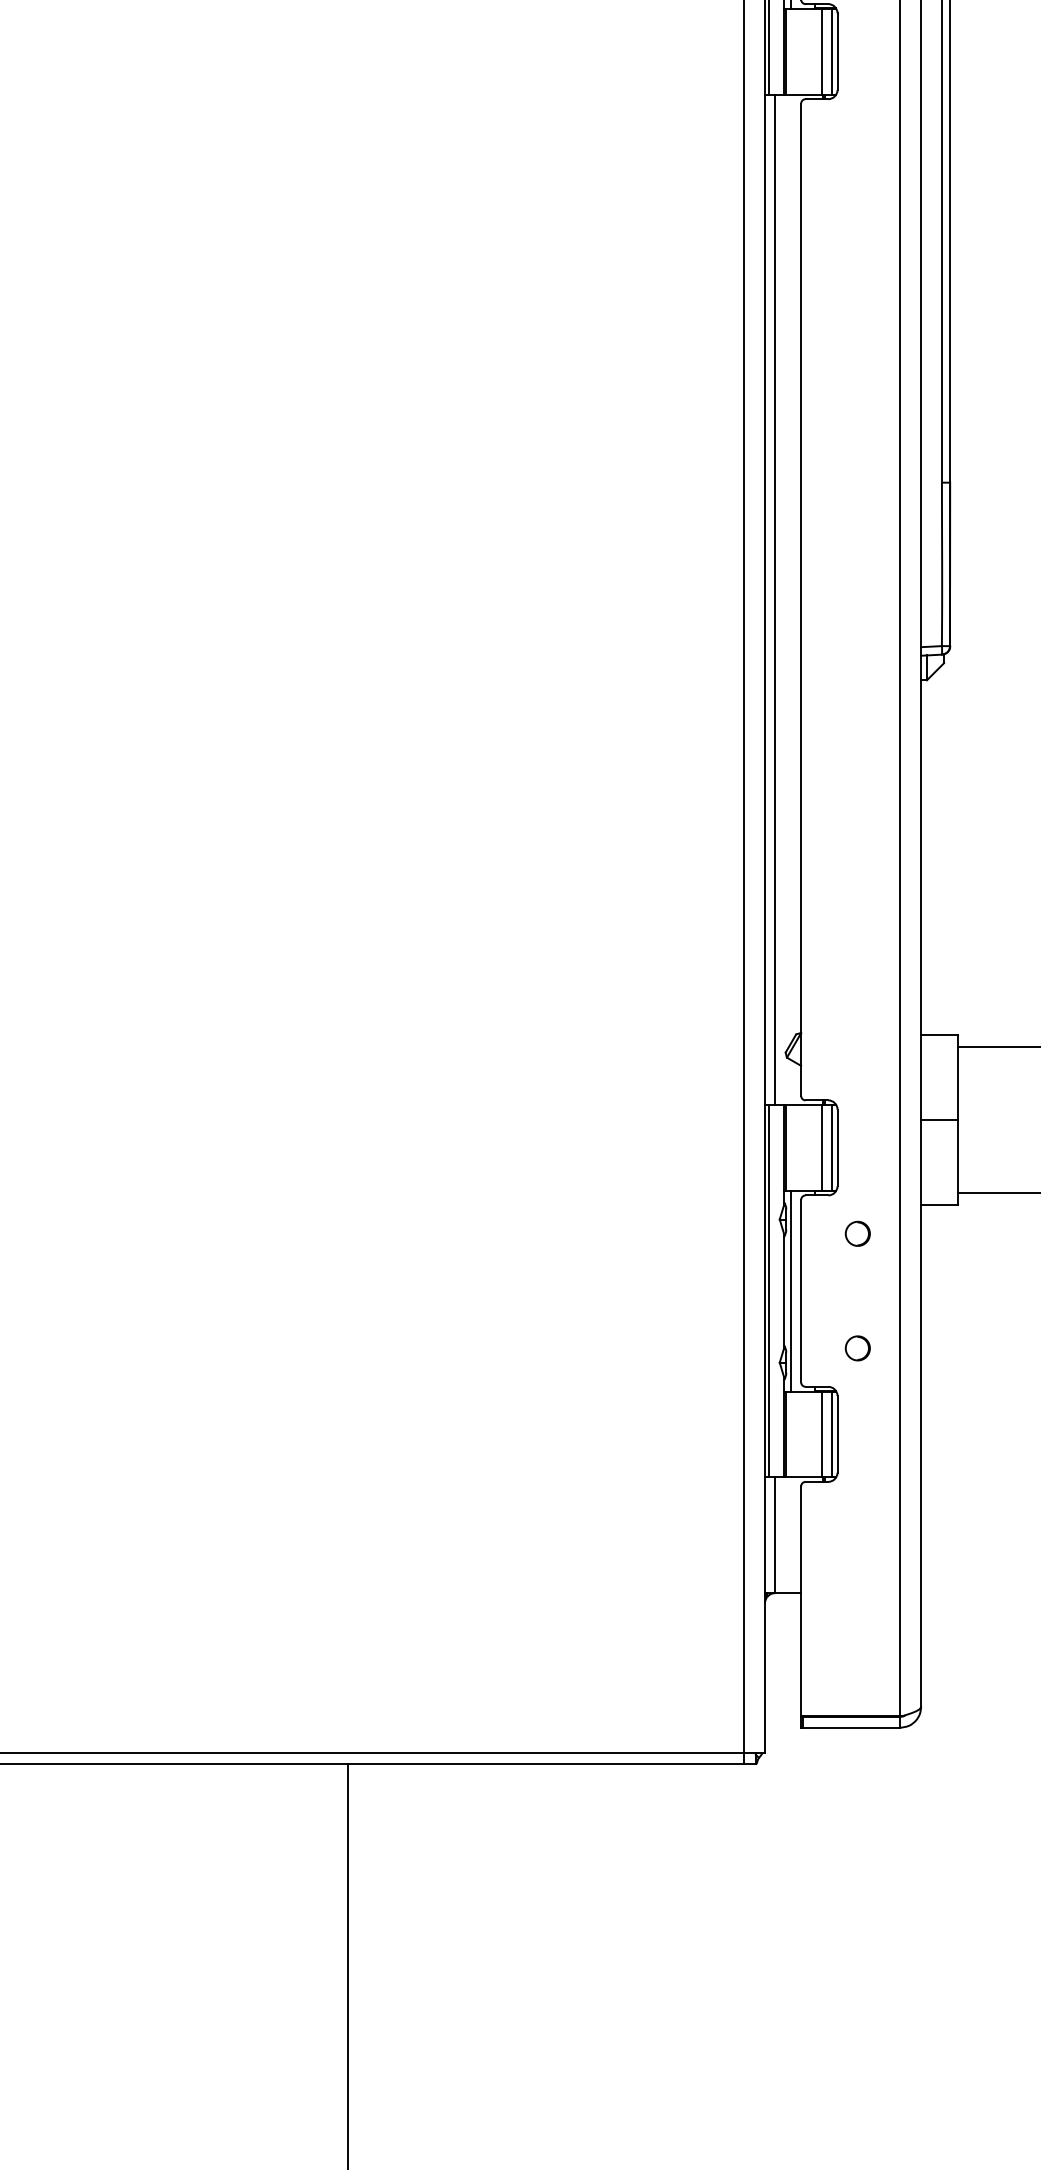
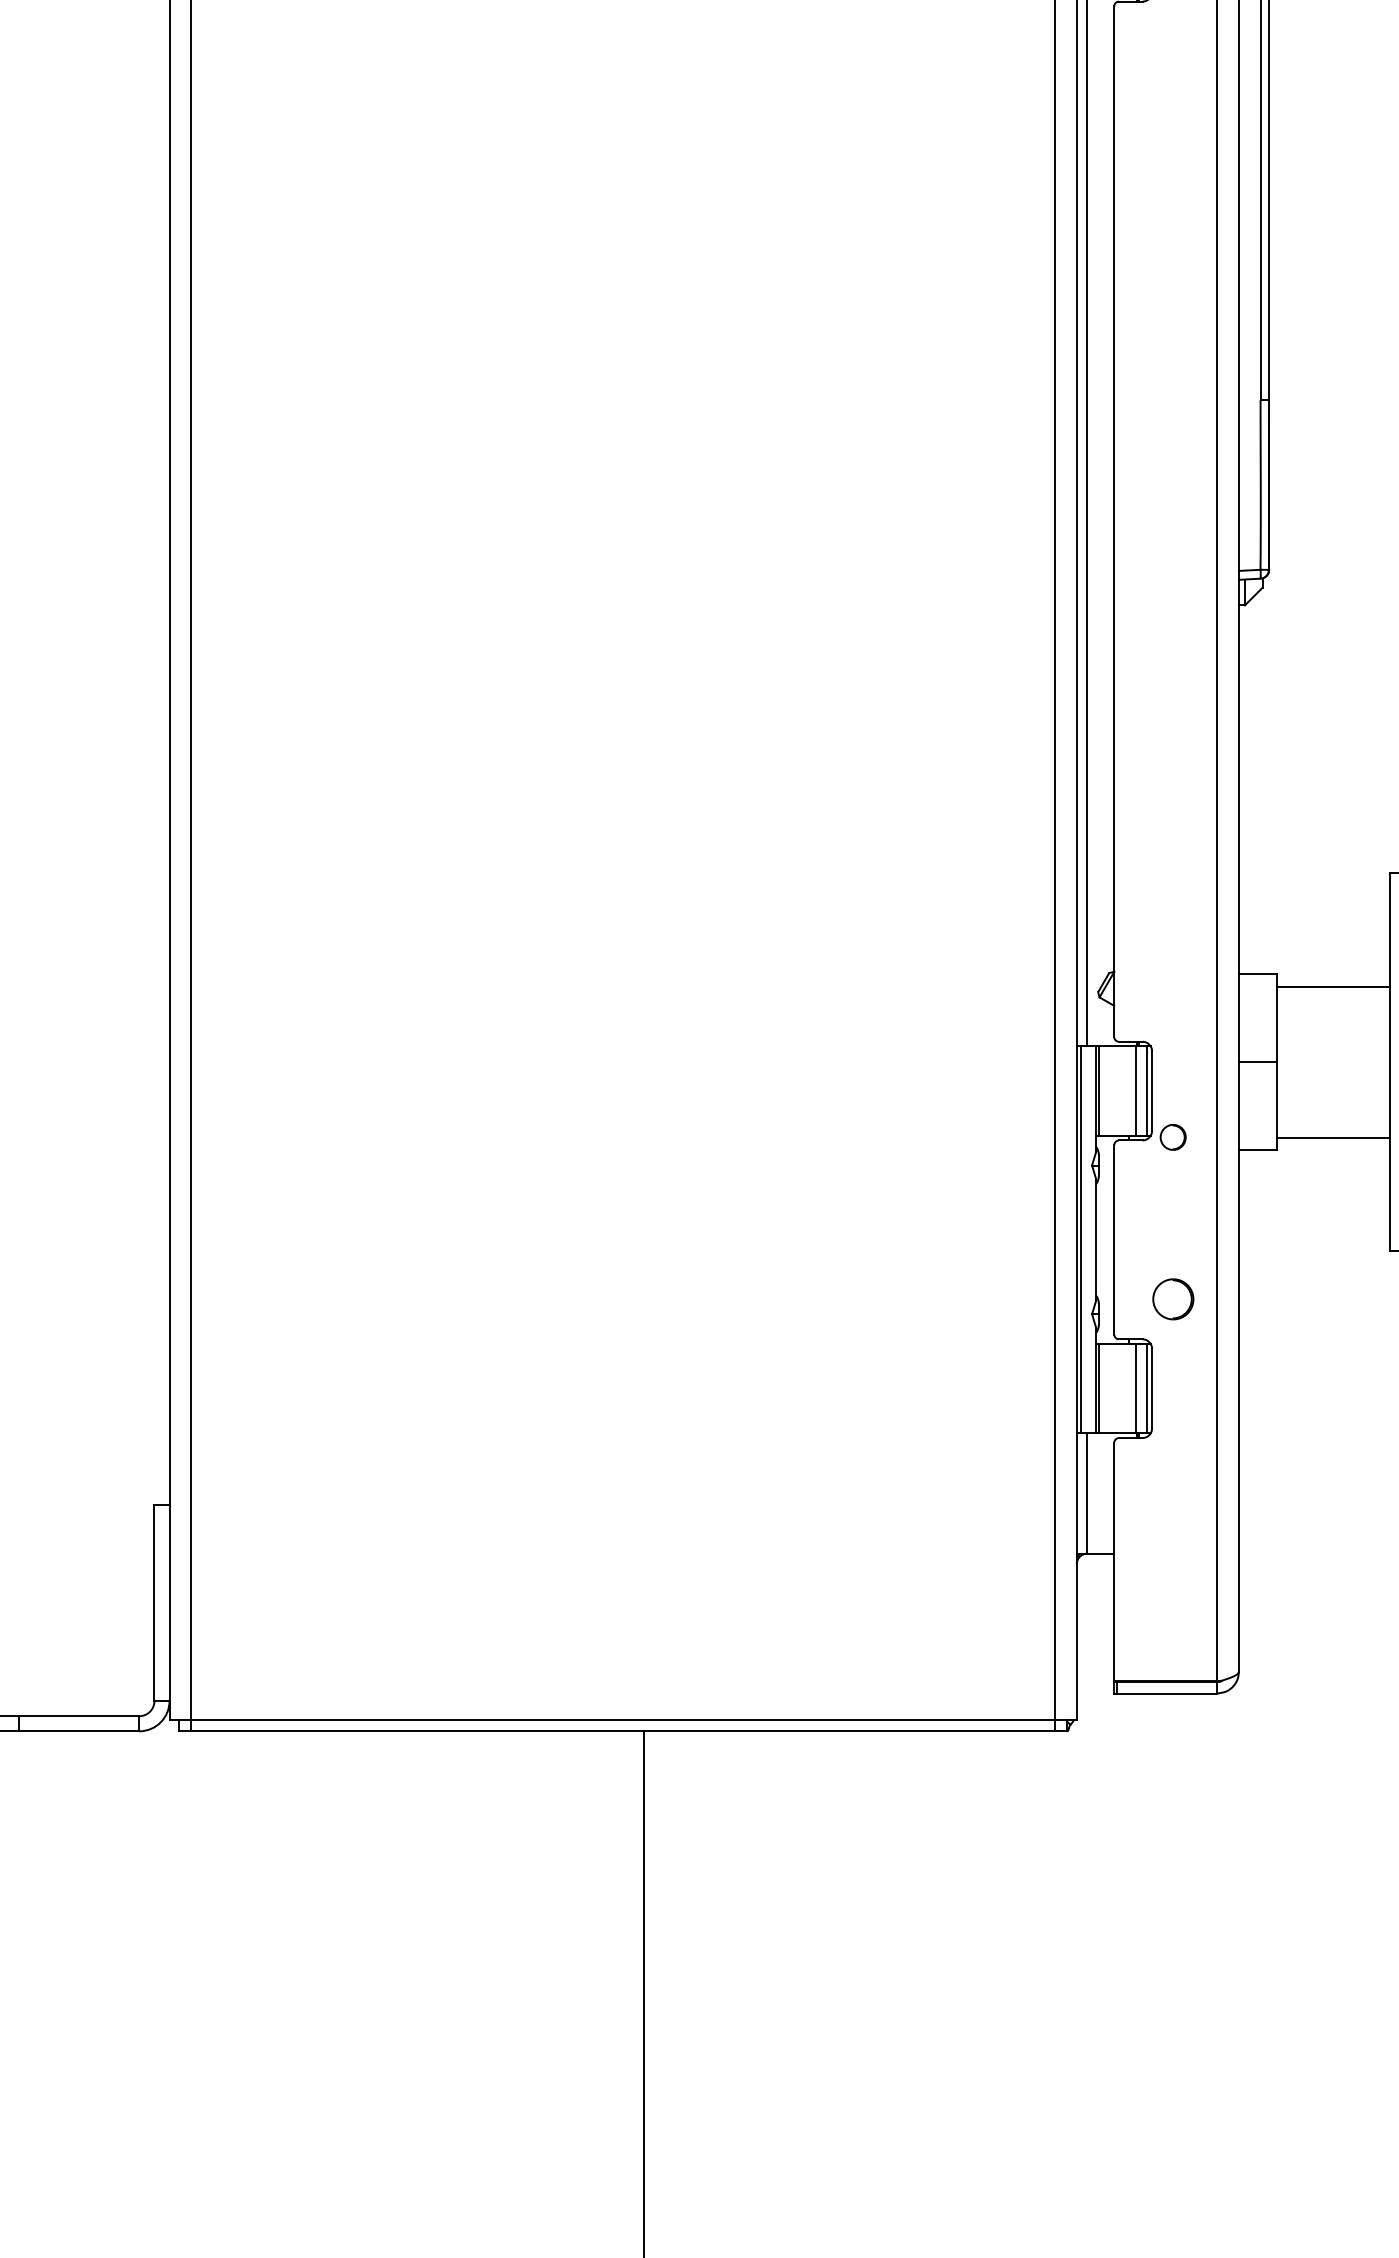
part: (857, 1233) -> (1172, 1137), moved
line: (790, 1290) -> (1103, 1239), removed
part: (857, 1348) -> (1172, 1299), size x1.6

